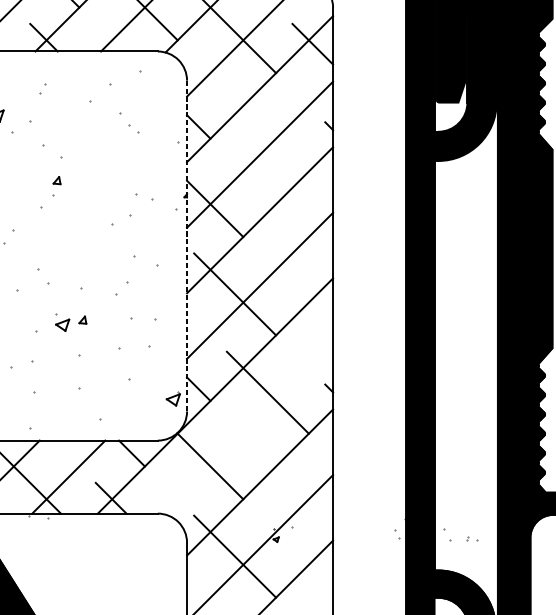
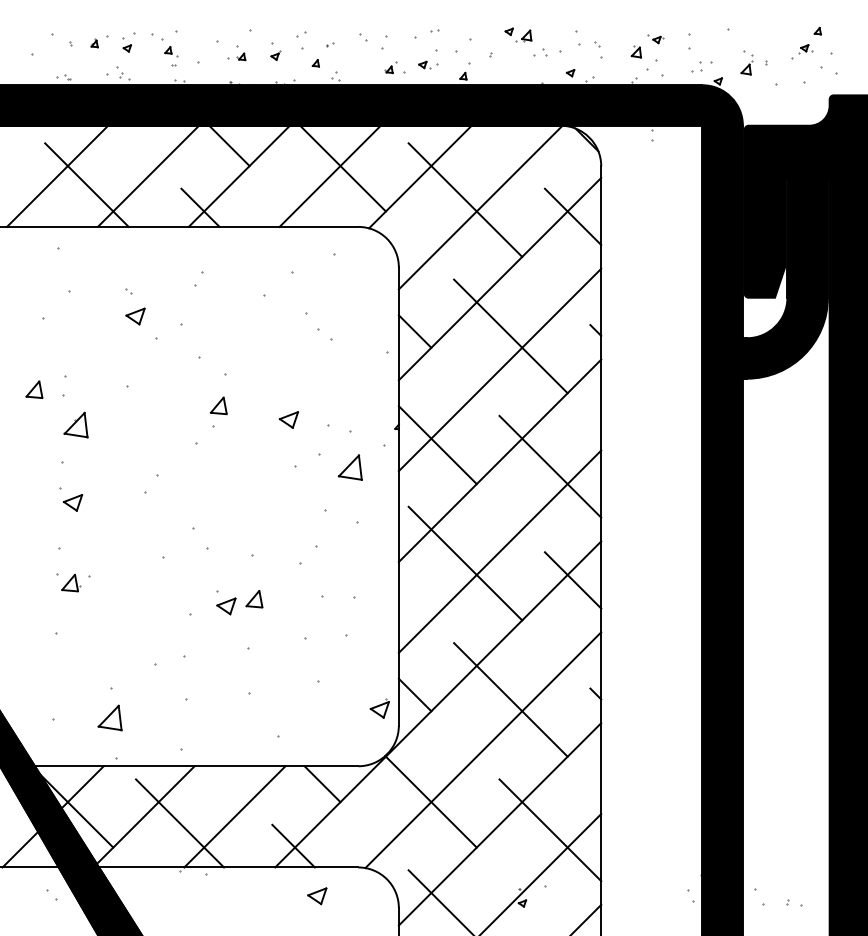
line: (267, 130) -> (510, 336), added
part: (56, 180) -> (218, 405), size x1.67
part: (107, 190) -> (288, 419), added
line: (296, 224) -> (550, 466), added
part: (151, 225) -> (349, 467), added
line: (186, 246) -> (398, 497), dashed -> solid
line: (312, 306) -> (572, 580), added
part: (82, 320) -> (254, 599), size x1.67
line: (248, 429) -> (483, 750), added
line: (296, 486) -> (550, 830), added
part: (128, 534) -> (317, 896), added

